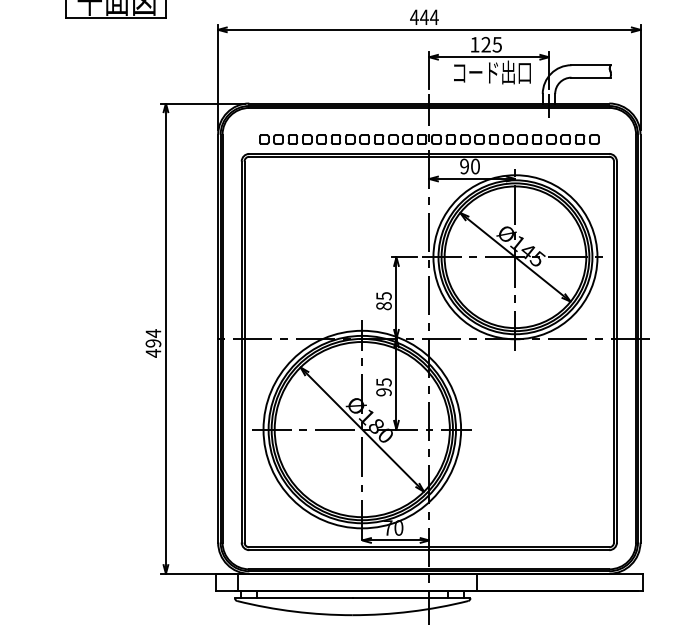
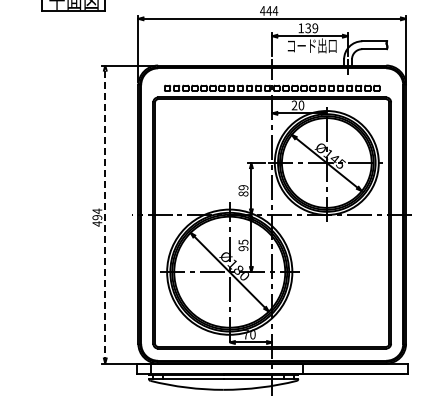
text: (491, 45) -> (311, 28), 125 -> 139
text: (464, 166) -> (294, 105), 90 -> 20
text: (384, 295) -> (243, 187), 85 -> 89
line: (166, 338) -> (105, 214), solid -> dashed

